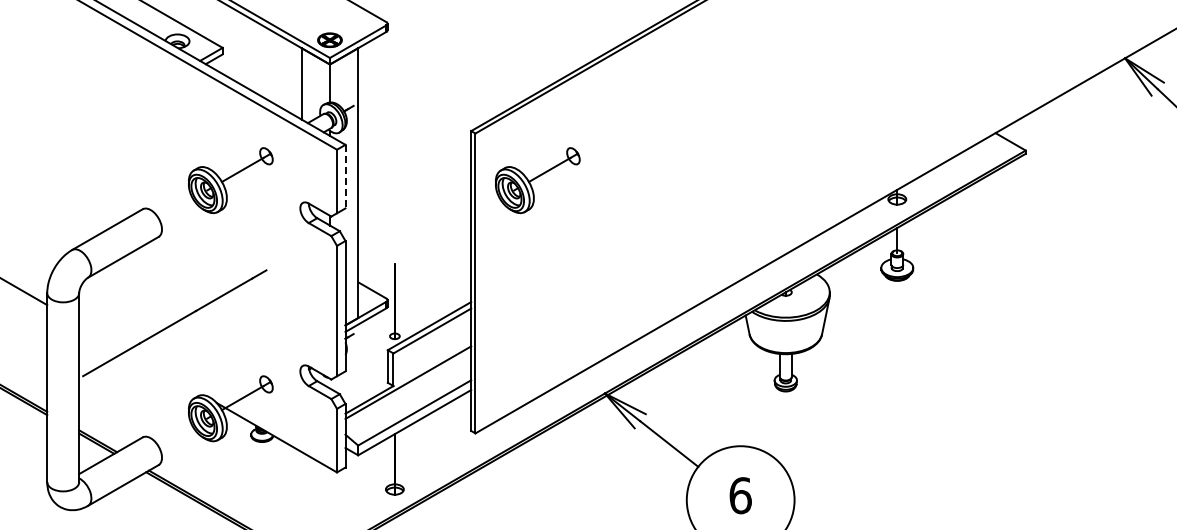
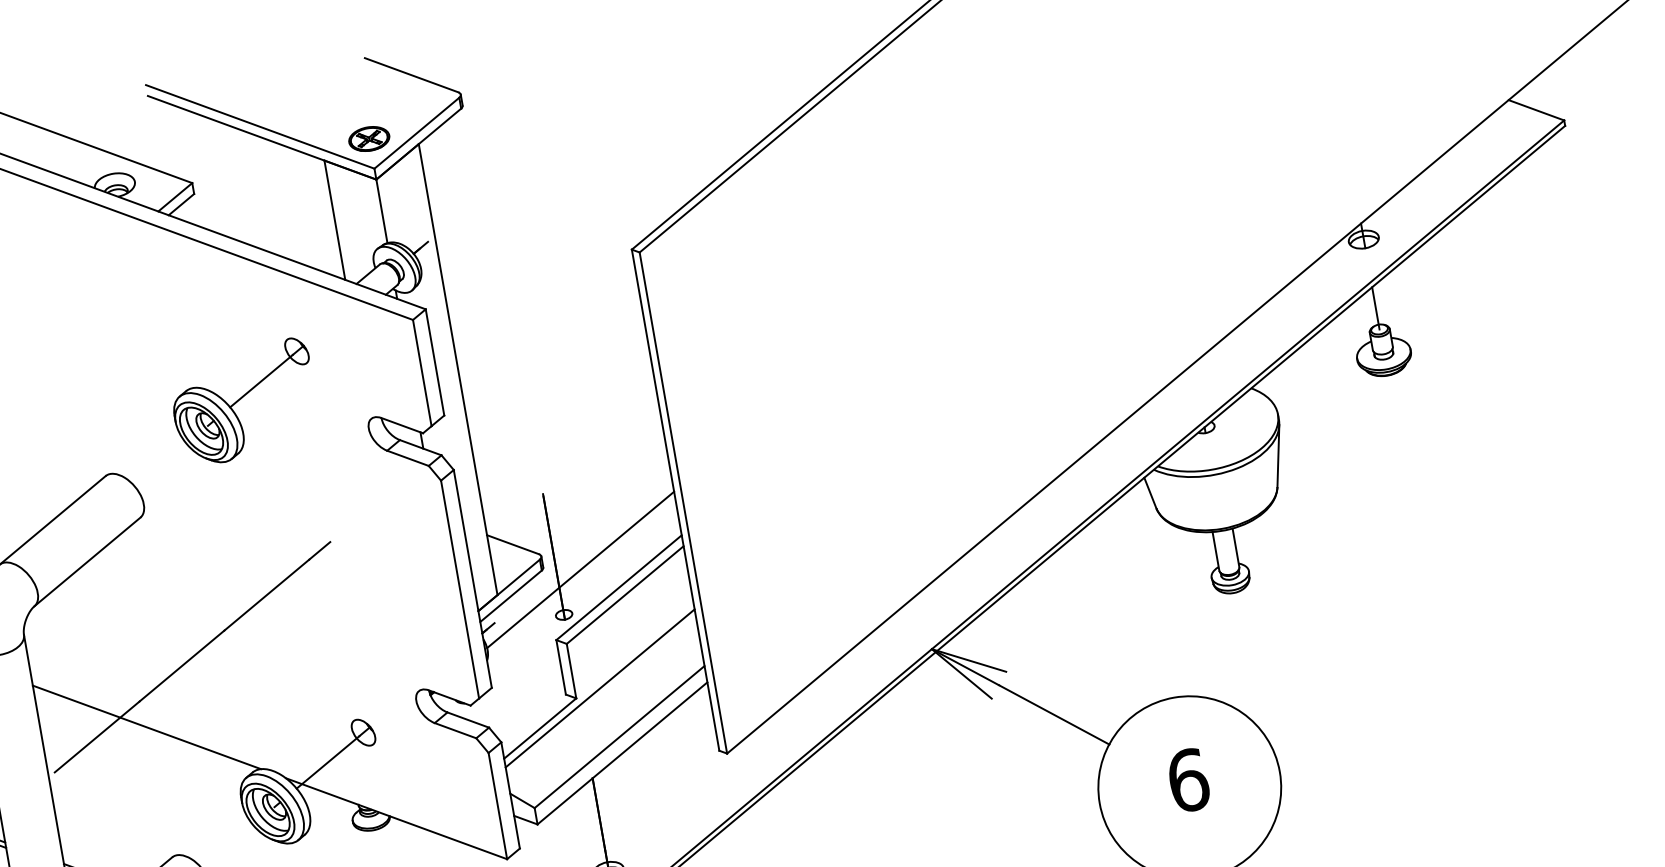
line: (345, 176) -> (434, 362), dashed -> solid
part: (537, 180) -> (757, 312), removed
line: (408, 311) -> (579, 569), added
line: (141, 359) -> (147, 727), added

